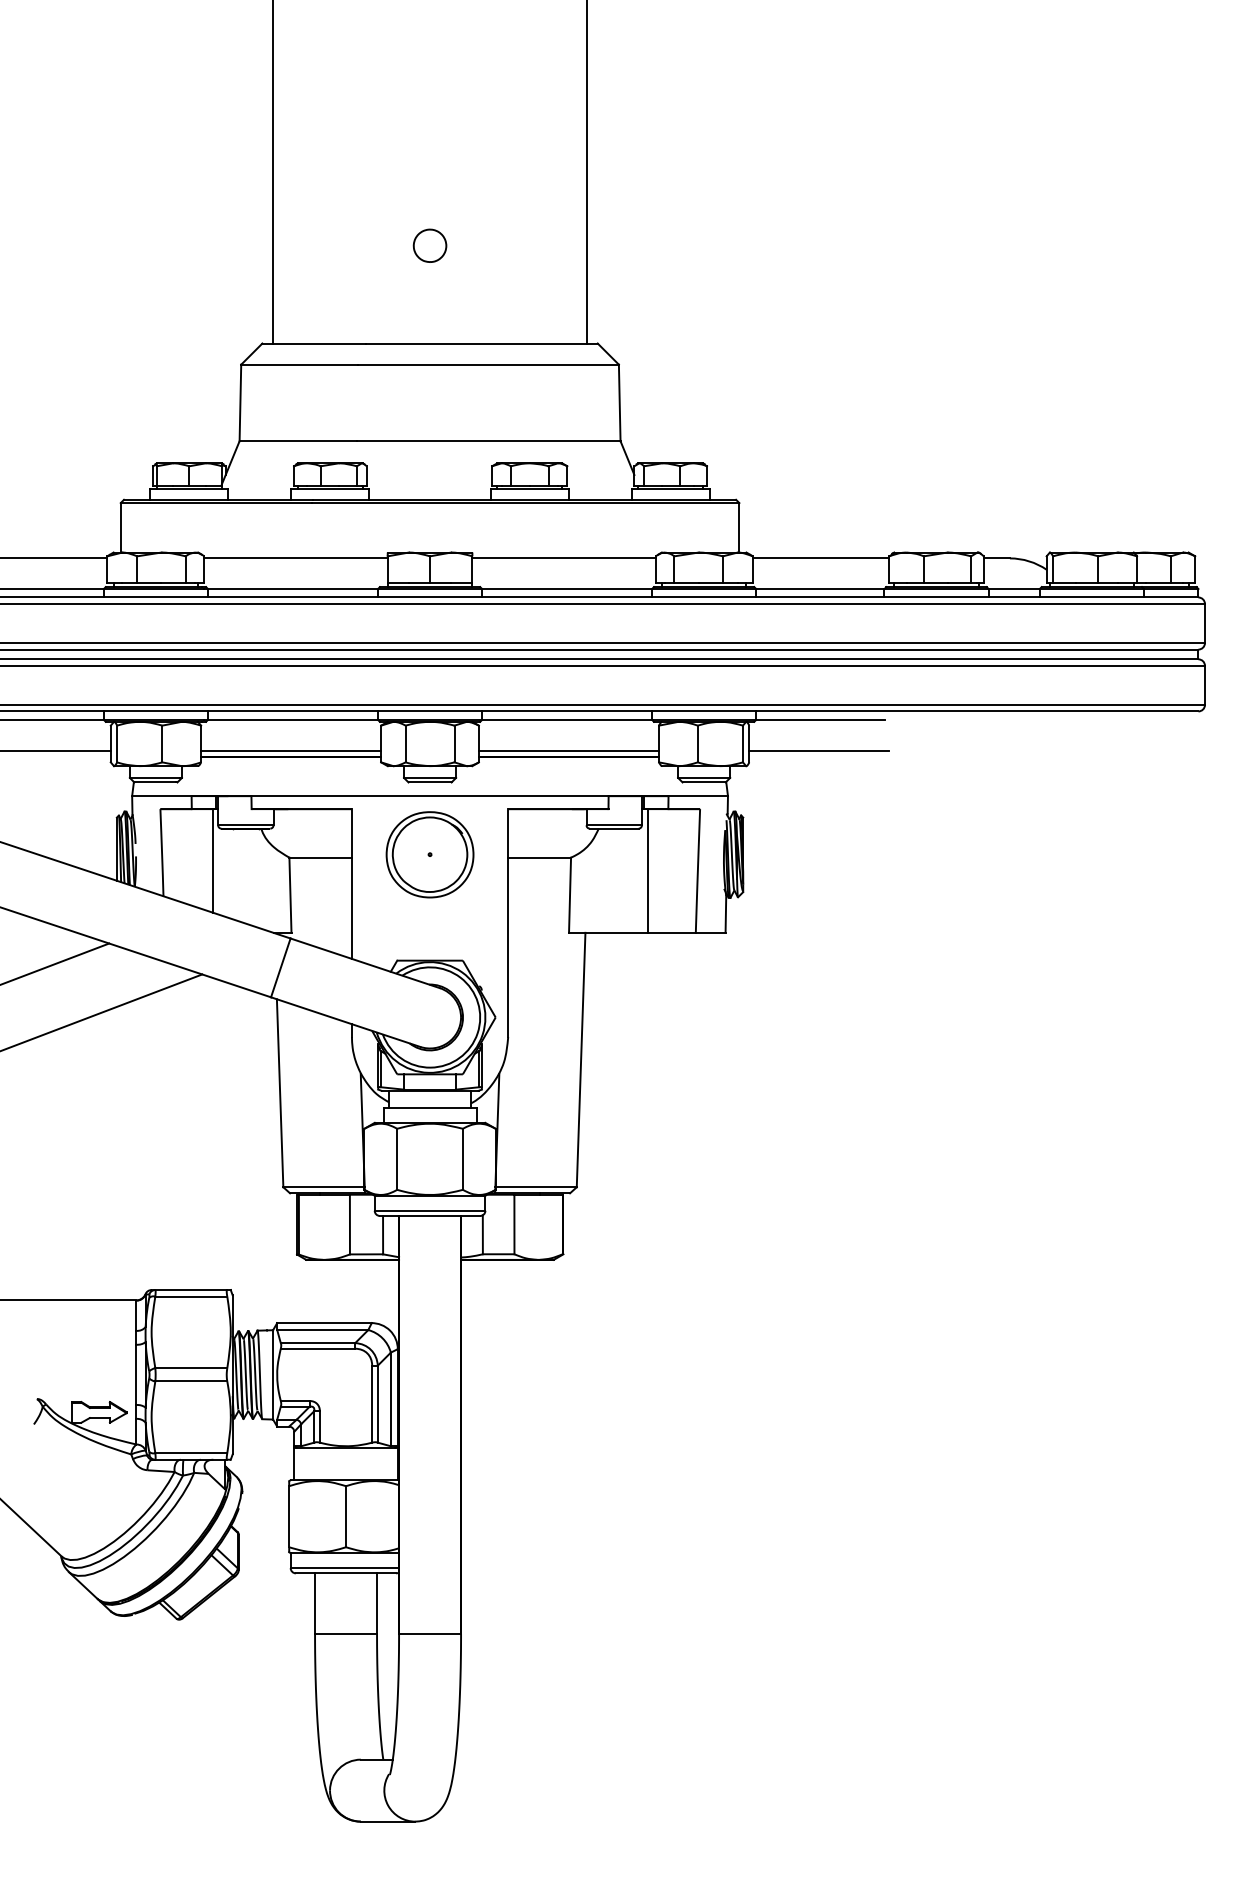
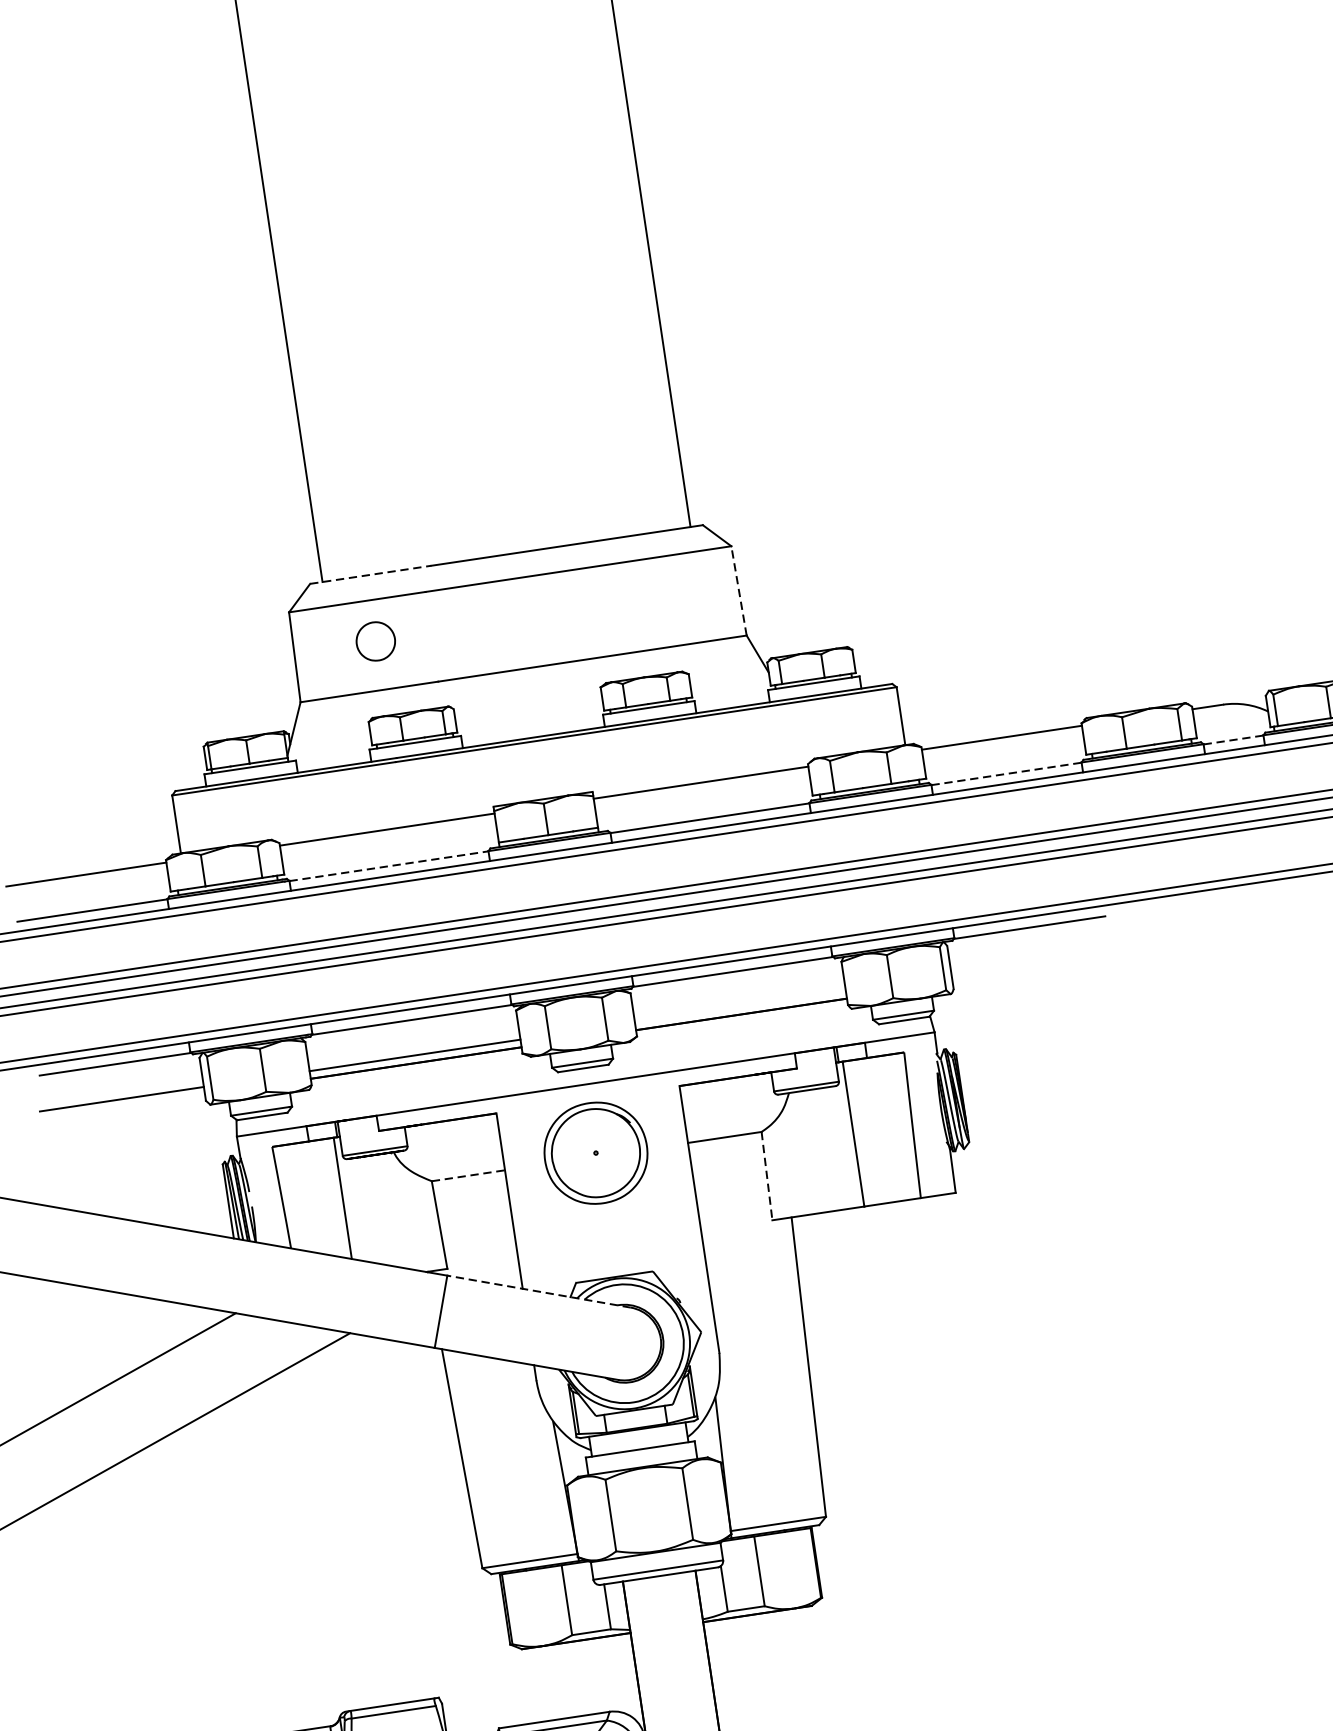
part: (429, 245) -> (375, 641), moved
line: (314, 343) -> (371, 574), solid -> dashed
line: (619, 402) -> (738, 590), solid -> dashed
line: (293, 589) -> (389, 866), solid -> dashed
line: (820, 589) -> (1006, 774), solid -> dashed
line: (1014, 589) -> (1233, 740), solid -> dashed
line: (568, 750) -> (739, 1006), removed
line: (819, 750) -> (1033, 962), removed
line: (321, 857) -> (469, 1175), solid -> dashed
line: (570, 895) -> (767, 1176), solid -> dashed
line: (365, 963) -> (539, 1291), solid -> dashed

